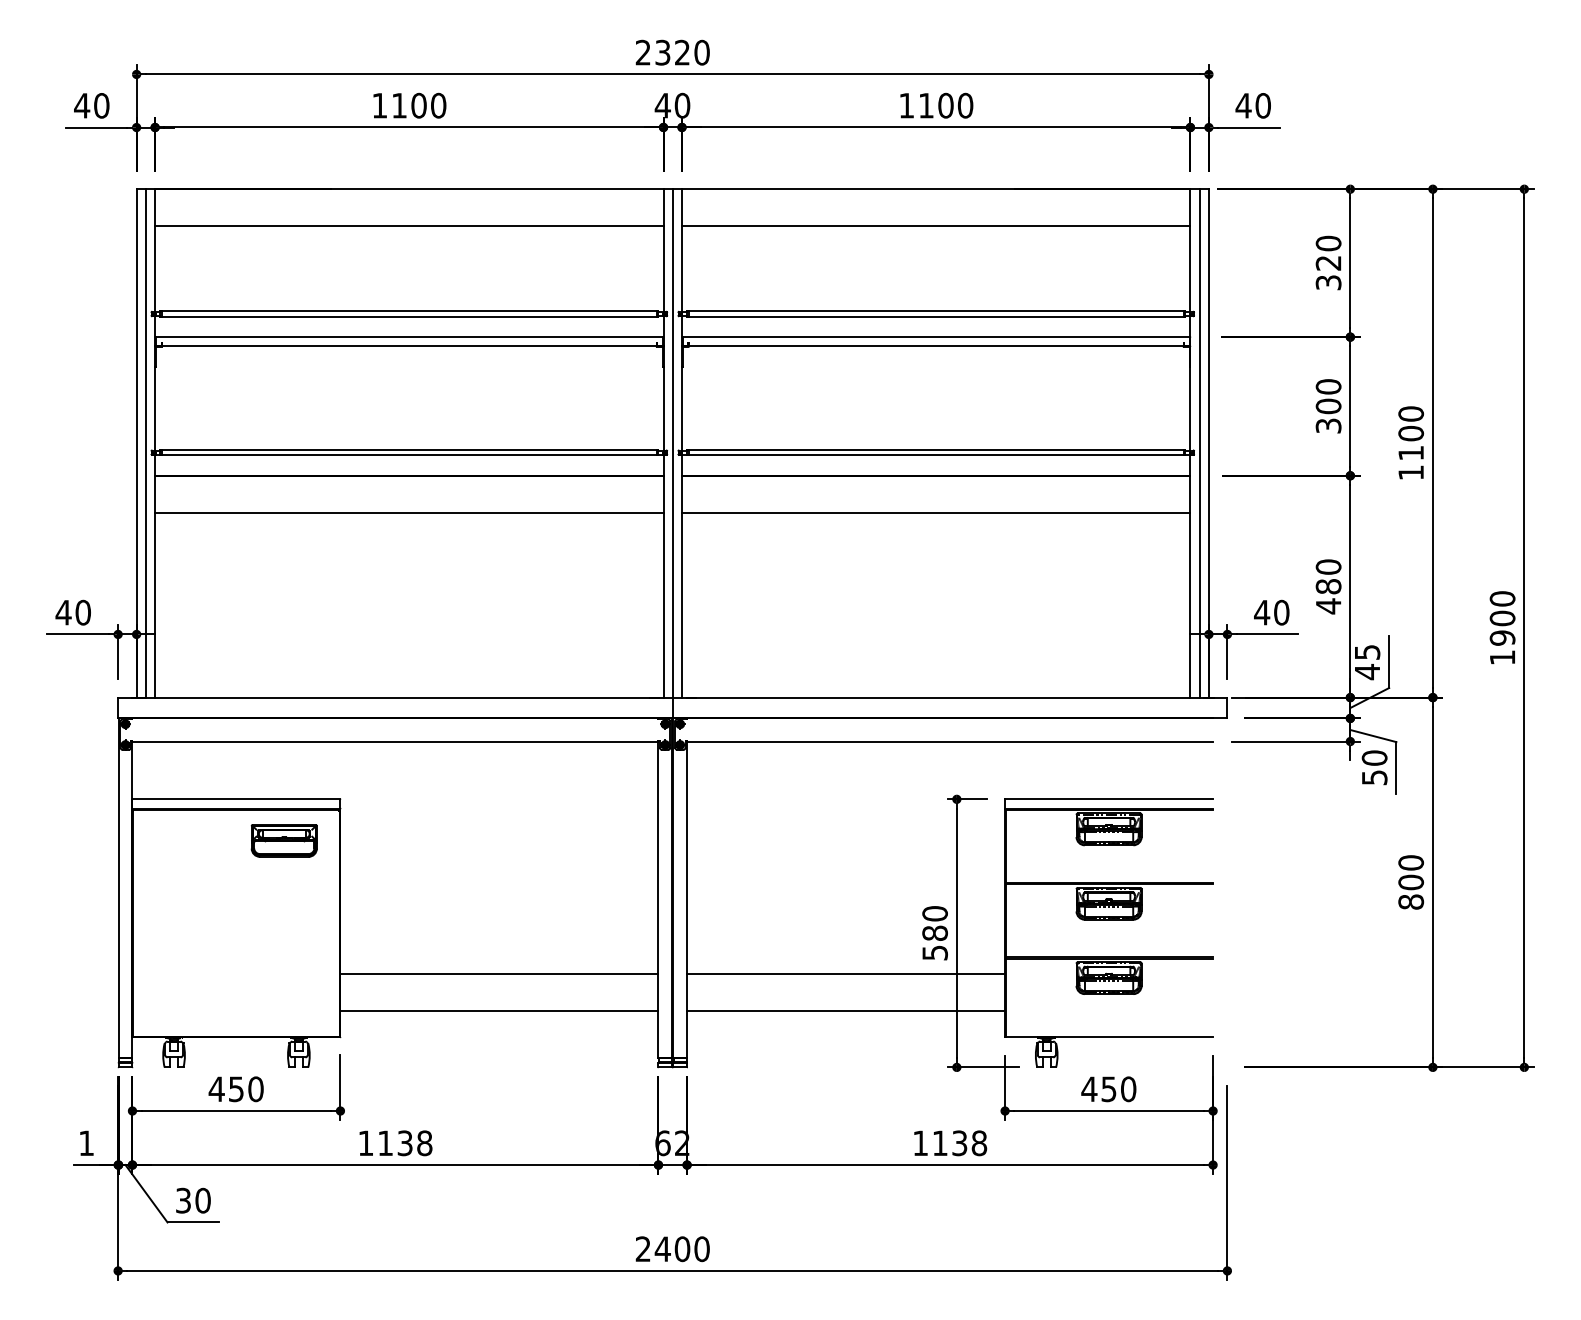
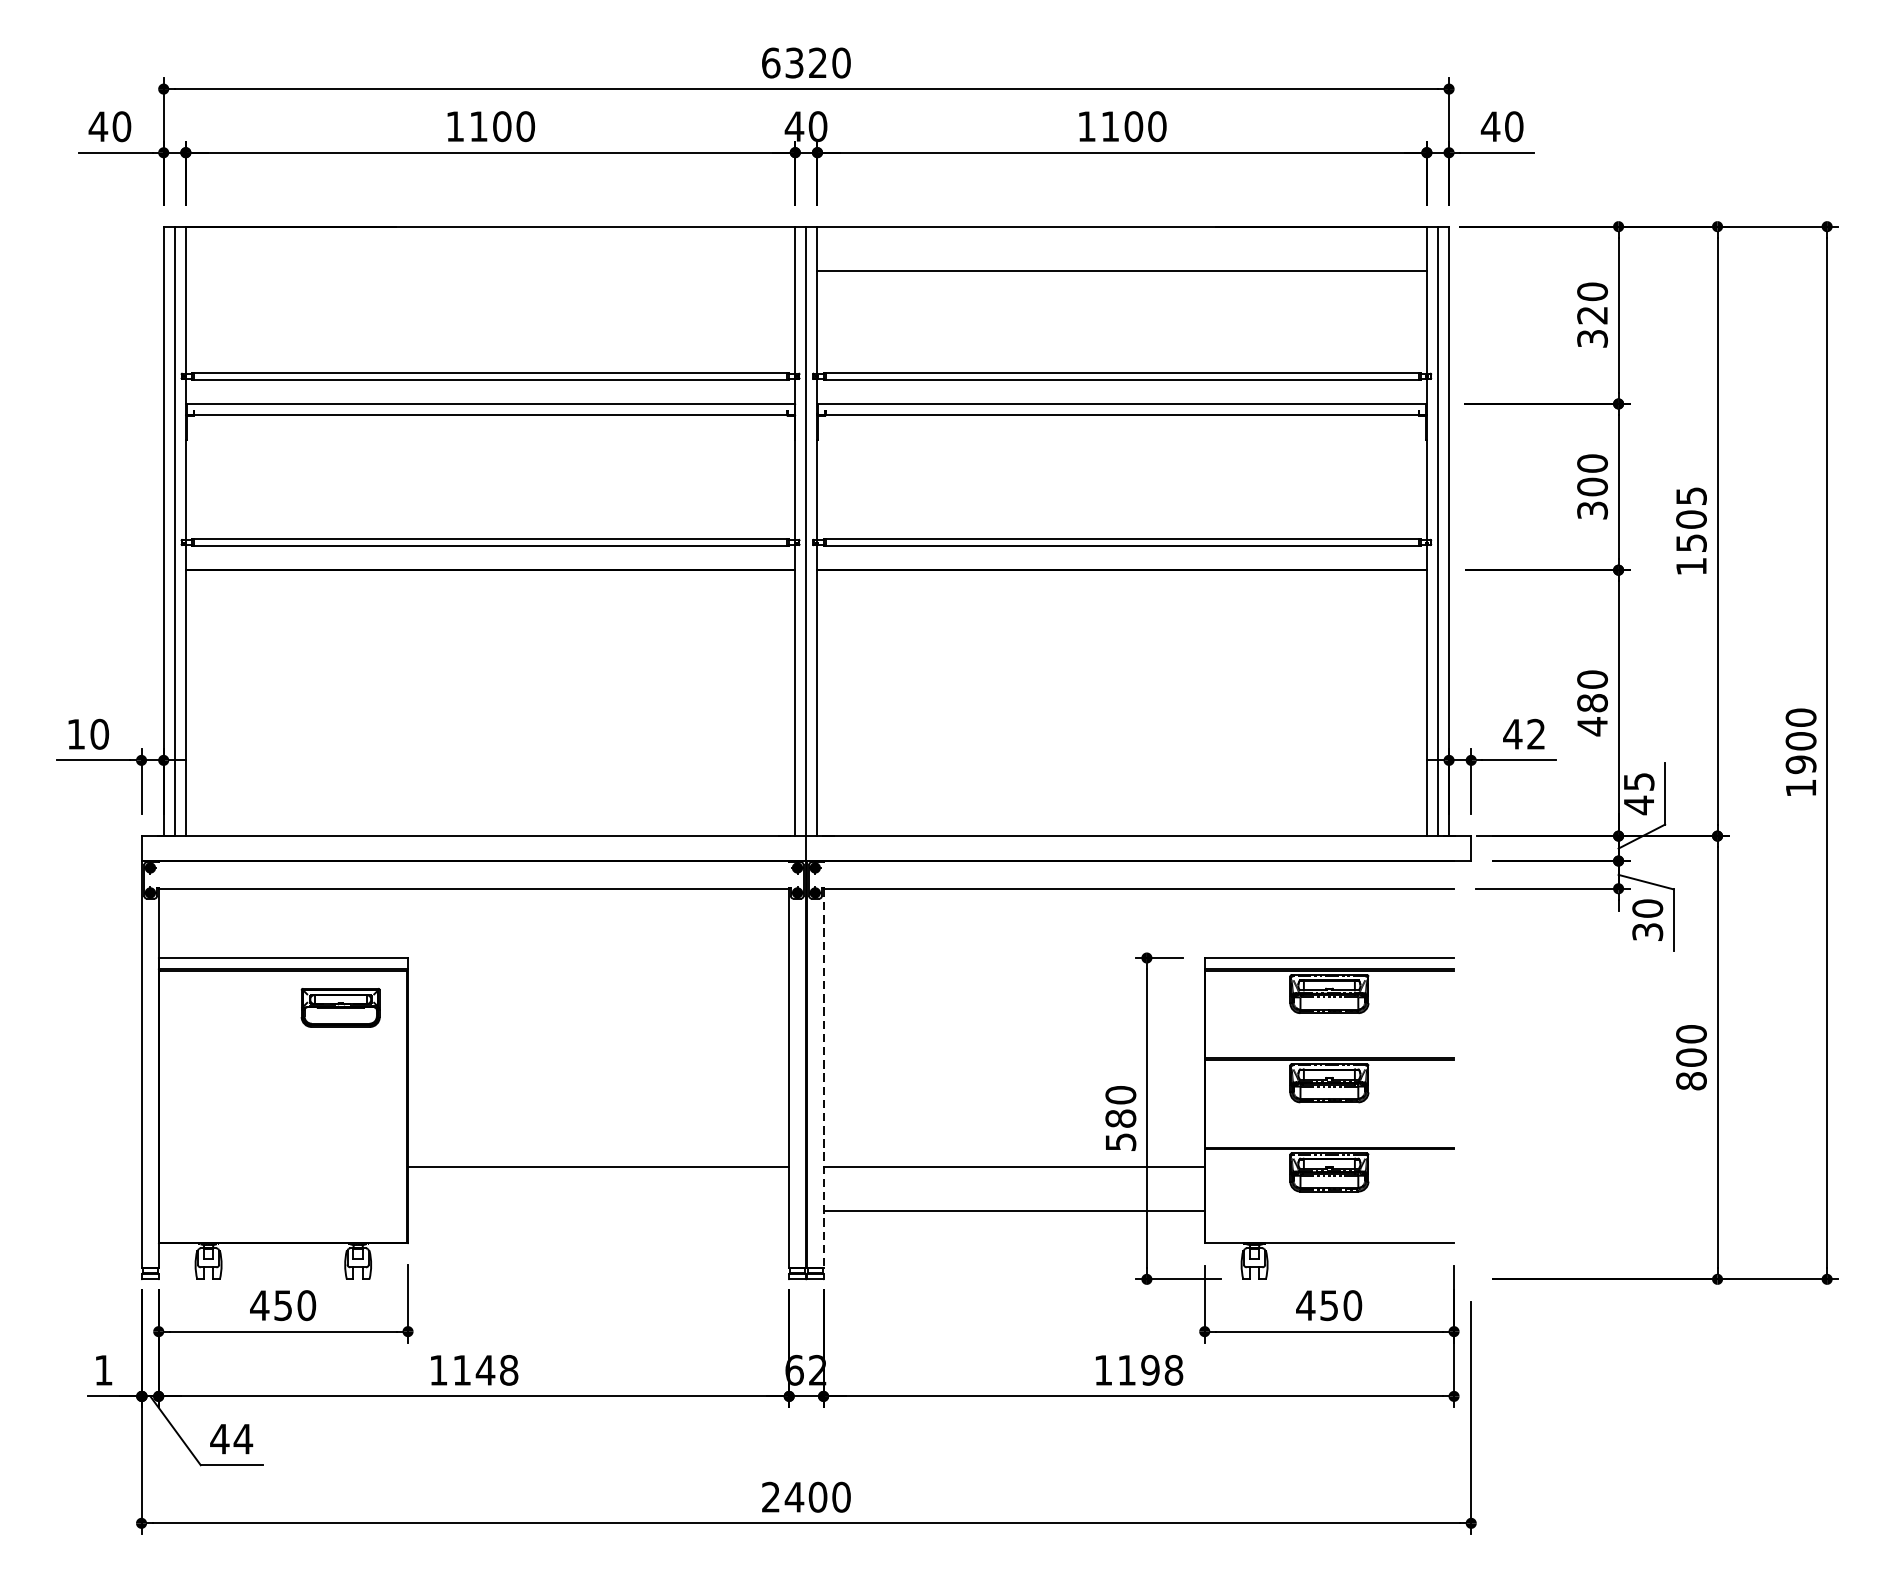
text: (643, 52) -> (771, 62), 2320 -> 6320
line: (409, 226) -> (490, 271), removed
text: (1411, 433) -> (1691, 519), 1100 -> 1505
line: (409, 512) -> (490, 614), removed
line: (936, 512) -> (1122, 614), removed
text: (63, 612) -> (76, 734), 40 -> 10
text: (1281, 612) -> (1536, 734), 40 -> 42
text: (1373, 777) -> (1646, 931), 50 -> 30
line: (687, 900) -> (824, 1079), solid -> dashed
line: (499, 1010) -> (598, 1211), removed
text: (405, 1143) -> (486, 1370), 1138 -> 1148
text: (959, 1143) -> (1150, 1370), 1138 -> 1198
text: (193, 1200) -> (231, 1438), 30 -> 44

